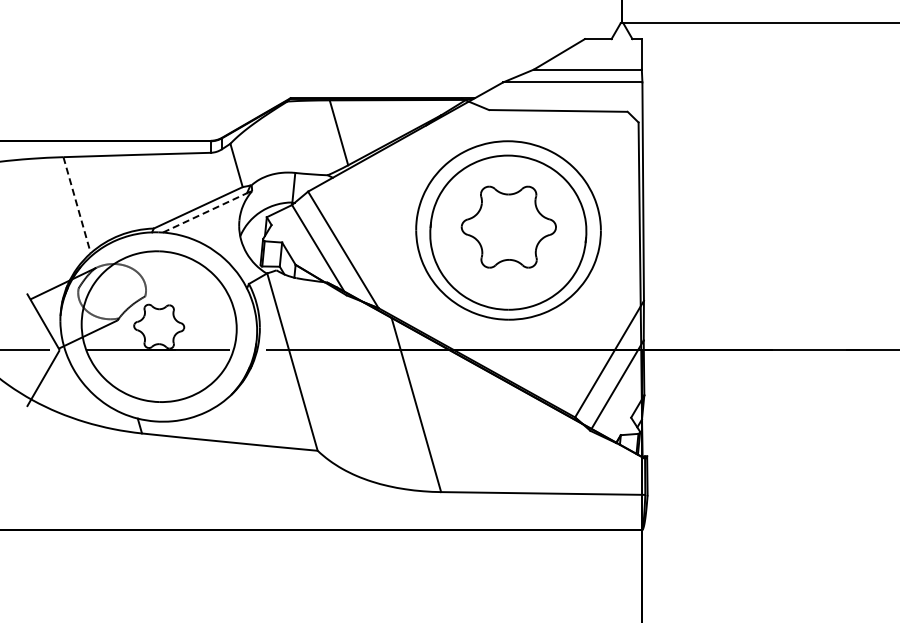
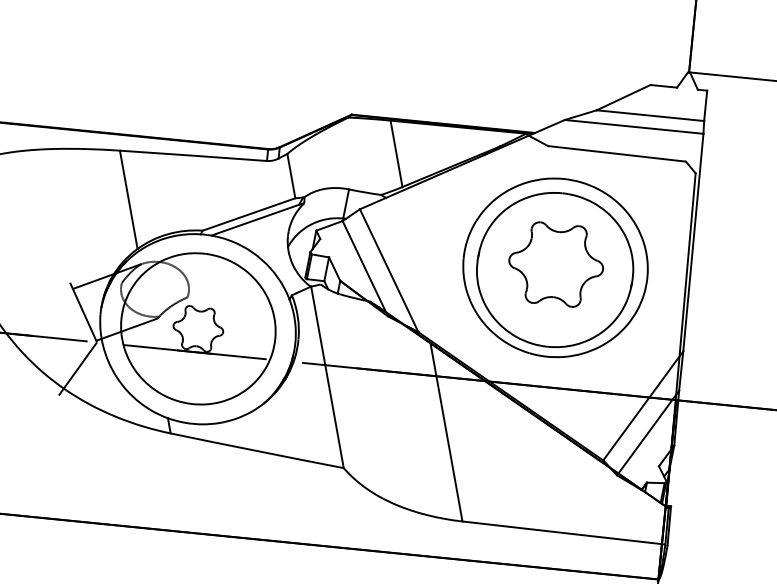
line: (77, 205) -> (129, 200), dashed -> solid
line: (205, 212) -> (255, 219), dashed -> solid

